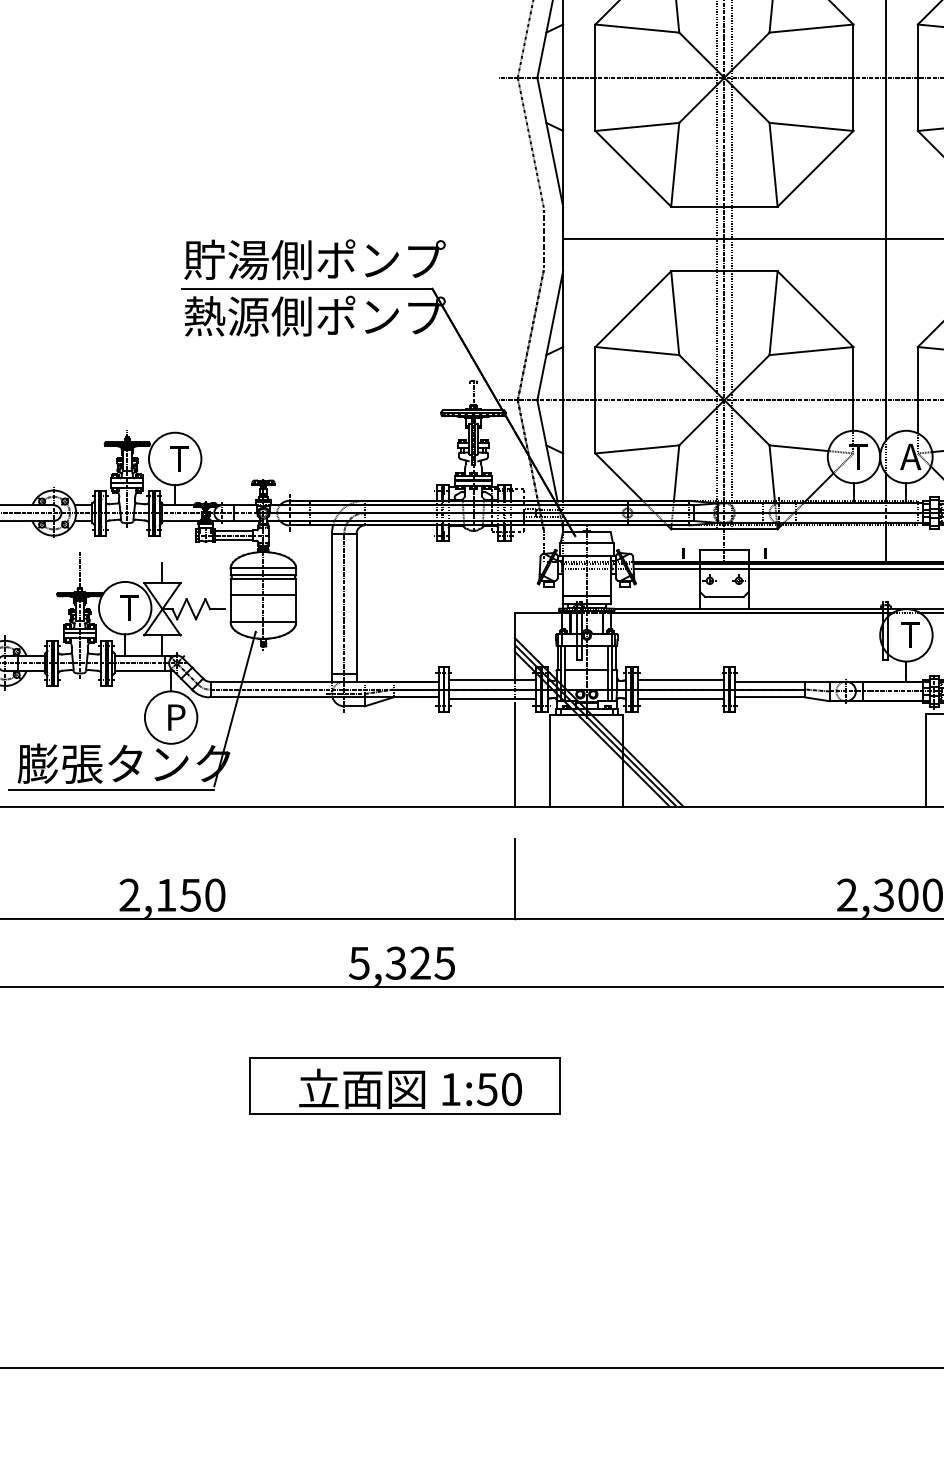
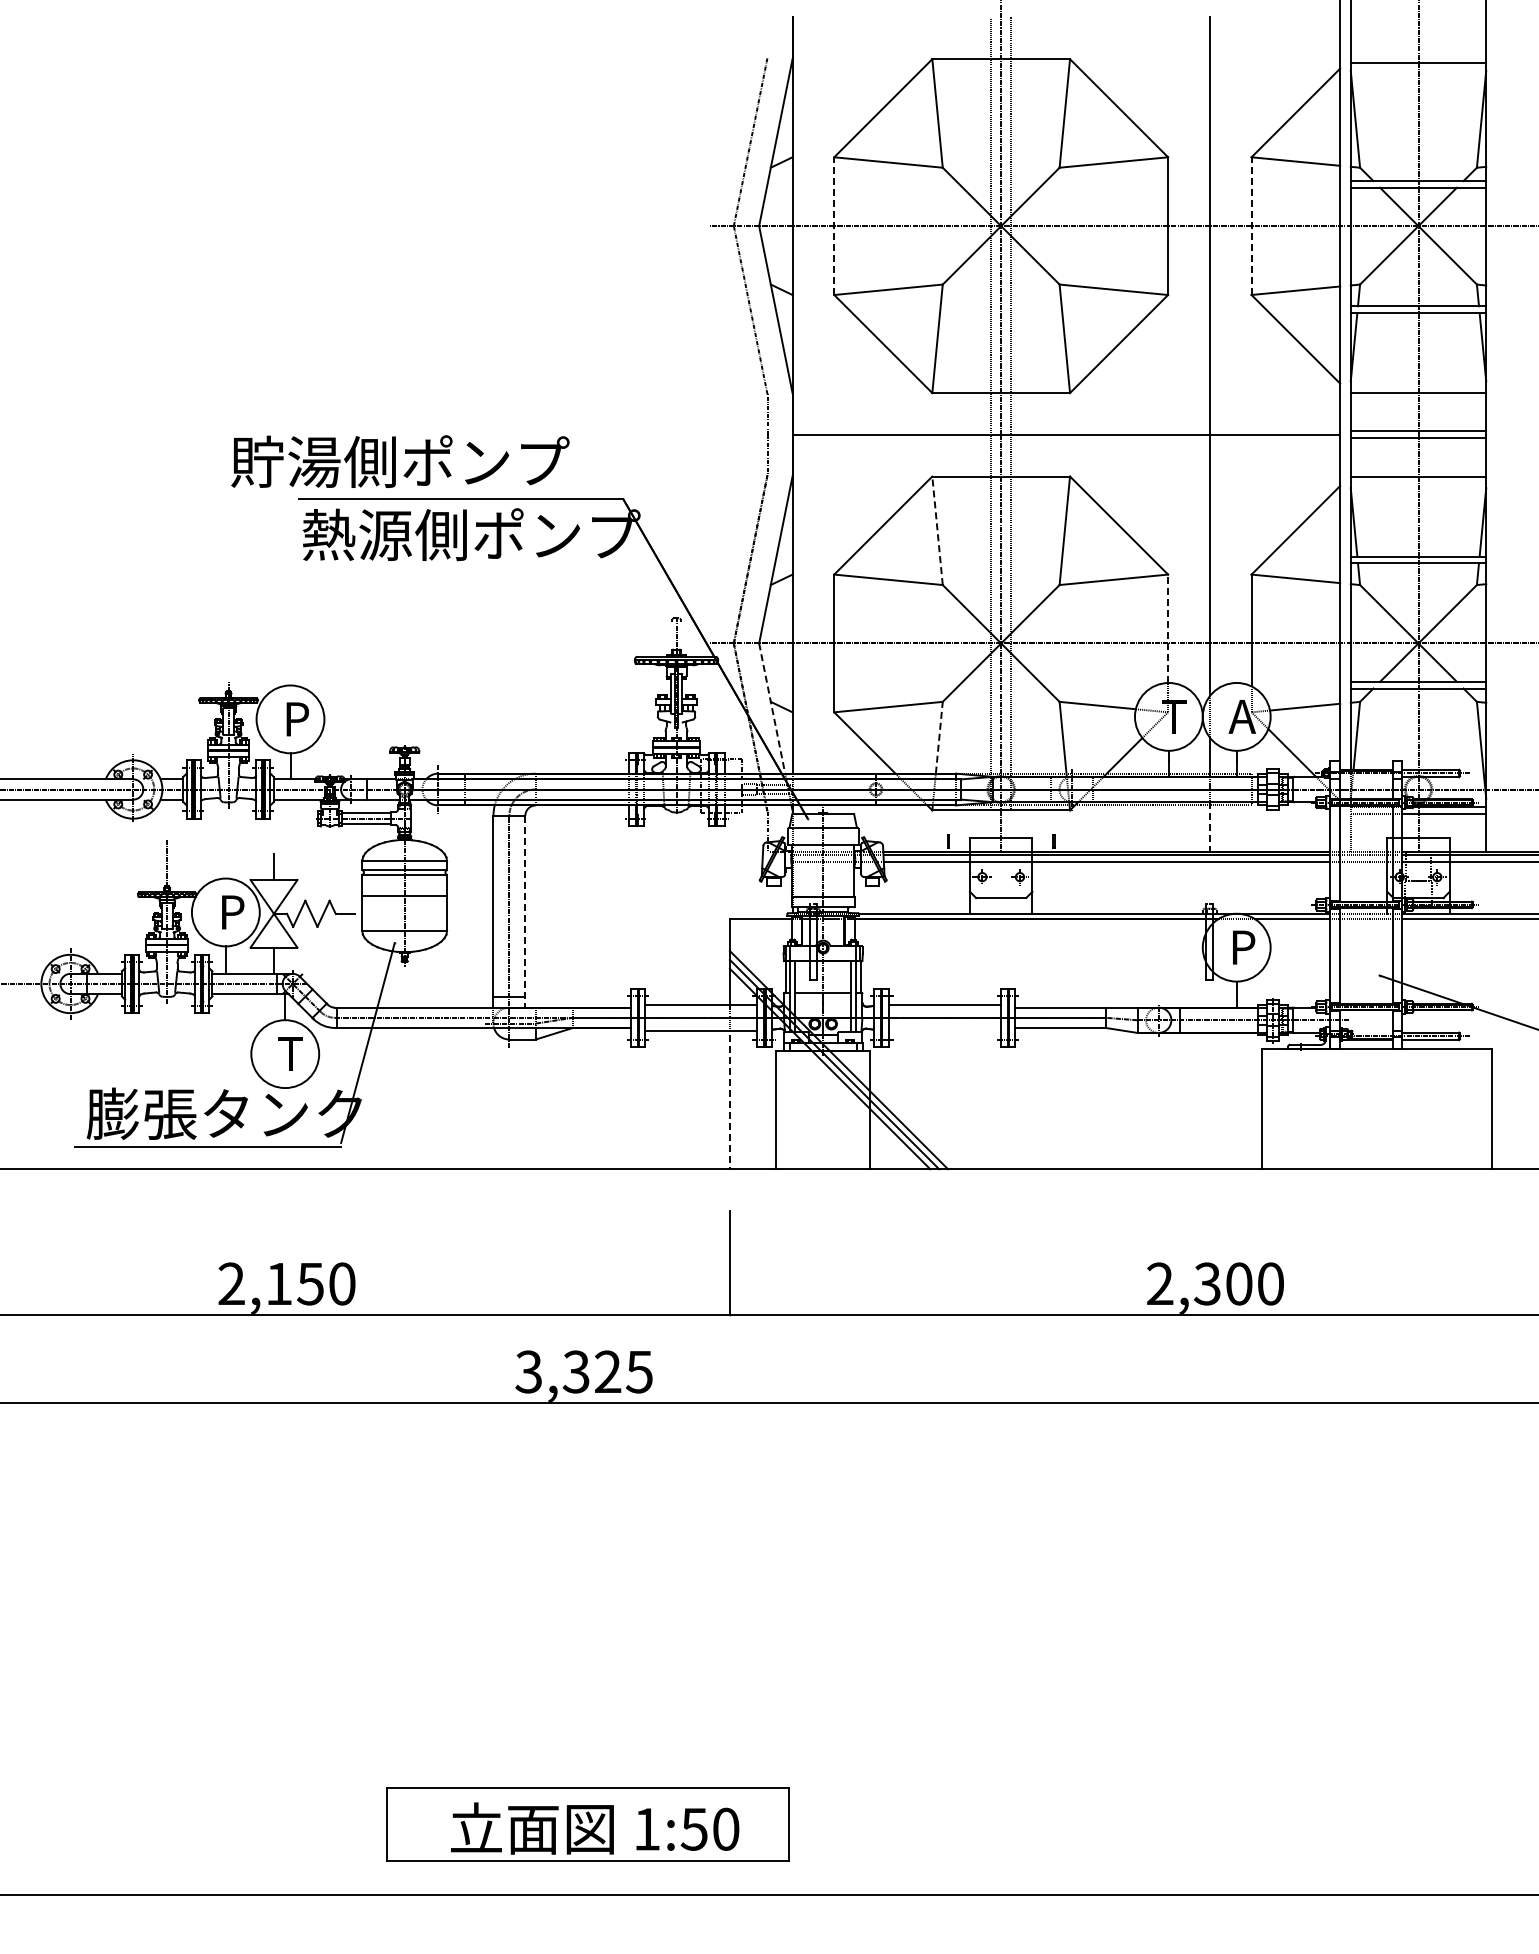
line: (595, 78) -> (834, 226), solid -> dashed
line: (917, 78) -> (1251, 226), solid -> dashed
text: (315, 259) -> (400, 461), moved
line: (675, 312) -> (937, 530), solid -> dashed
line: (853, 388) -> (1168, 628), solid -> dashed
line: (547, 451) -> (772, 709), solid -> dashed
text: (179, 459) -> (295, 719), T -> P
line: (676, 472) -> (939, 737), solid -> dashed
line: (885, 542) -> (1209, 827), solid -> dashed
line: (356, 607) -> (525, 911), solid -> dashed
text: (129, 608) -> (231, 912), T -> P
text: (910, 635) -> (1242, 947), T -> P
line: (680, 699) -> (944, 1030), removed
text: (175, 717) -> (290, 1053), P -> T
line: (514, 755) -> (729, 1102), solid -> dashed
text: (359, 962) -> (528, 1371), 5,325 -> 3,325
part: (404, 1085) -> (587, 1824), moved

